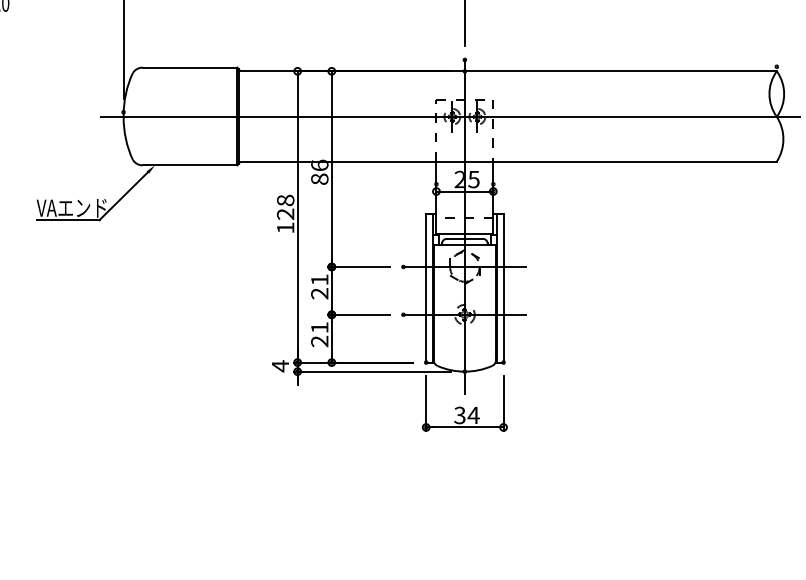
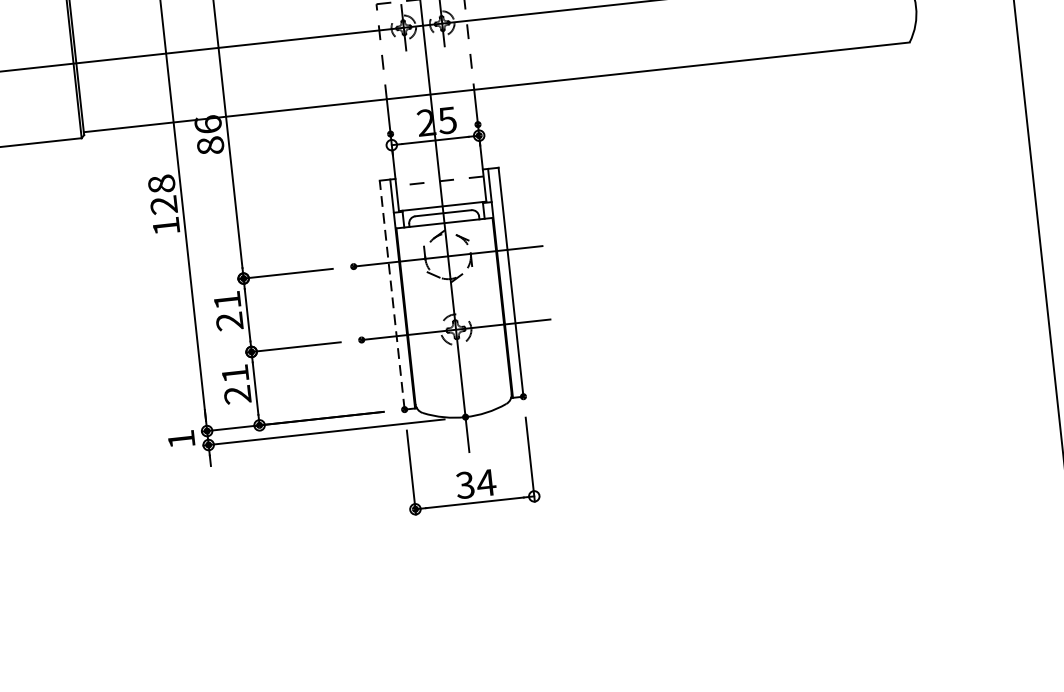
line: (426, 288) -> (392, 295), solid -> dashed
text: (280, 366) -> (181, 439), 4 -> 1

